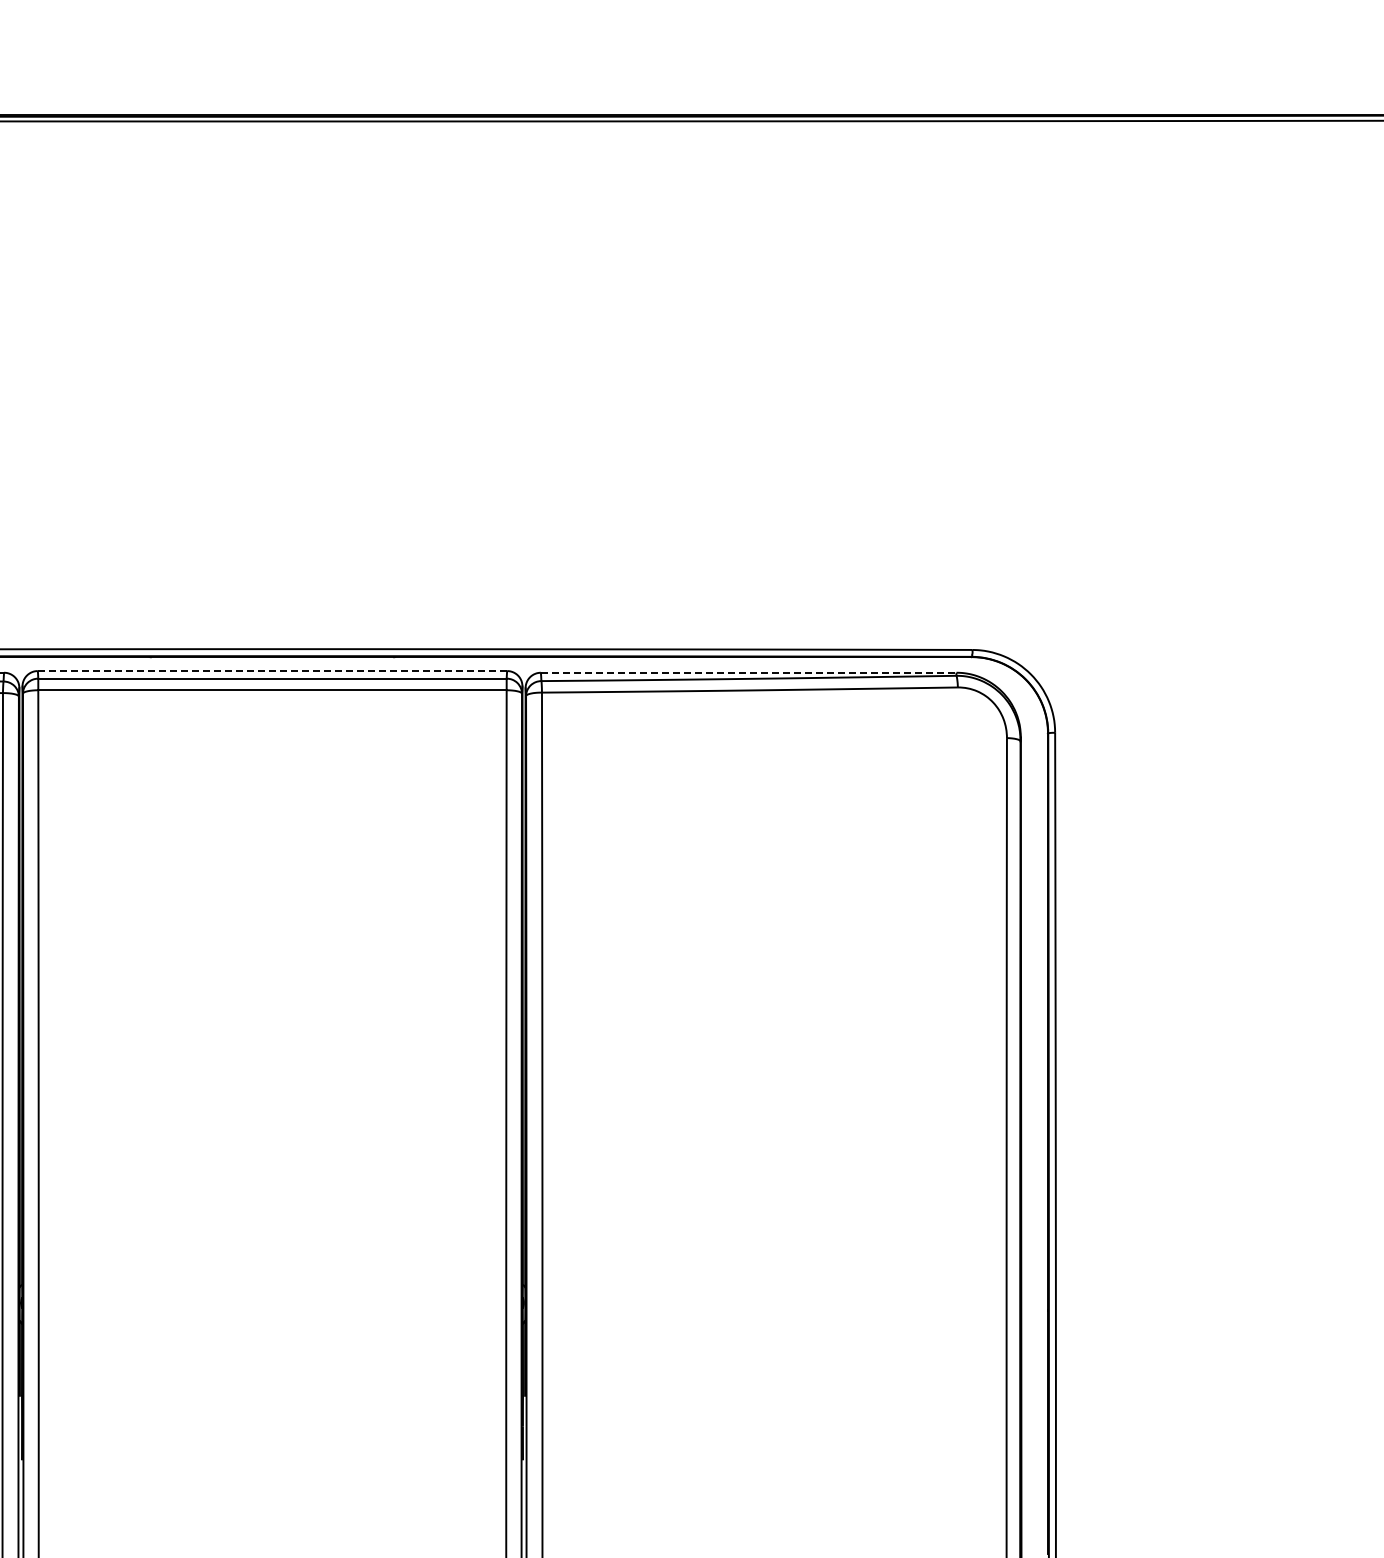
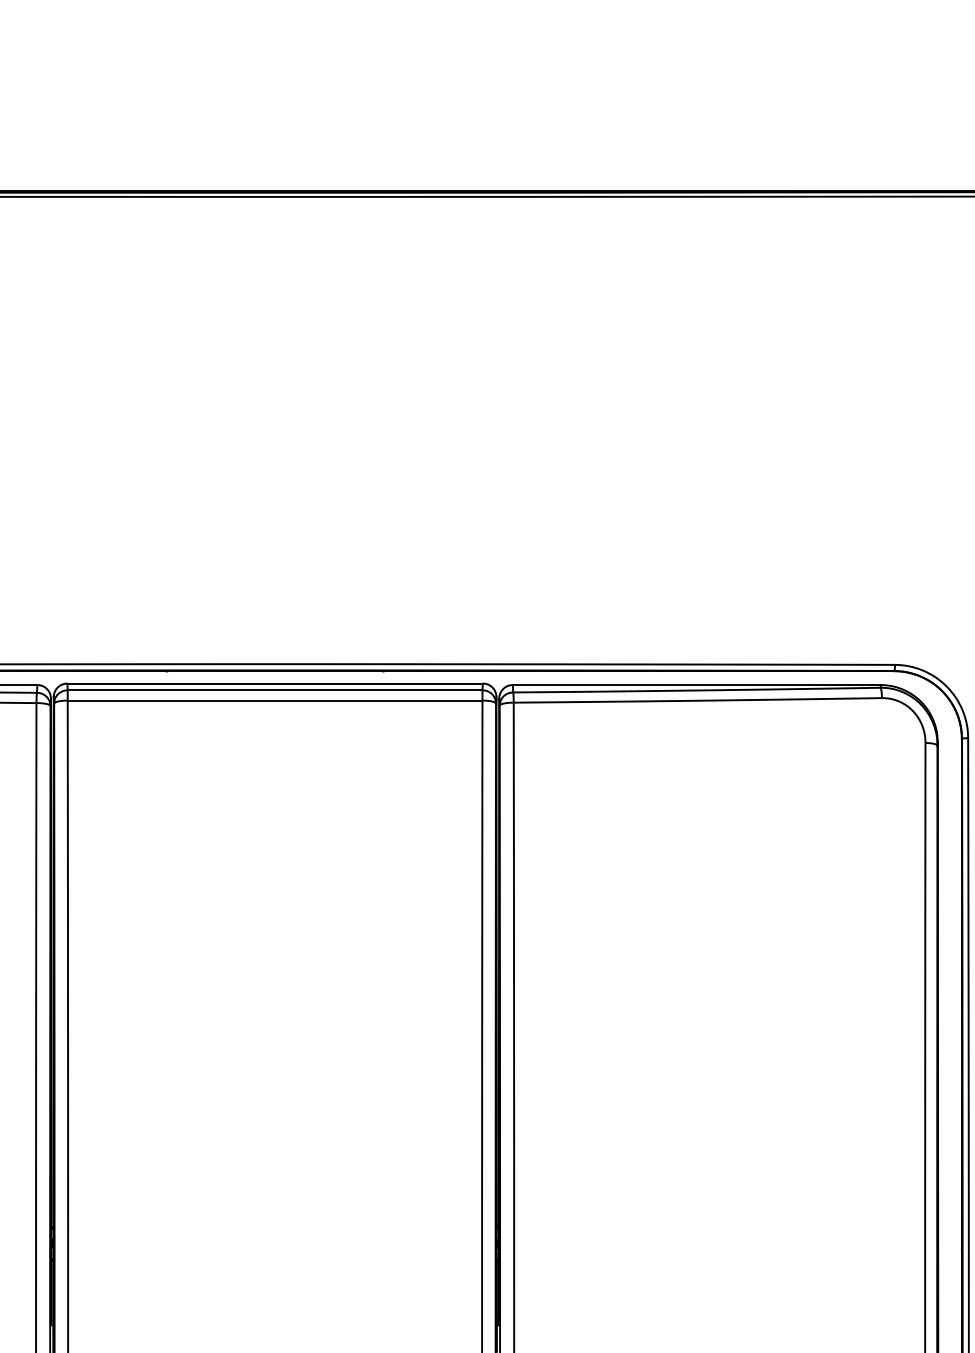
line: (272, 671) -> (275, 683), dashed -> solid
line: (748, 672) -> (696, 684), dashed -> solid

